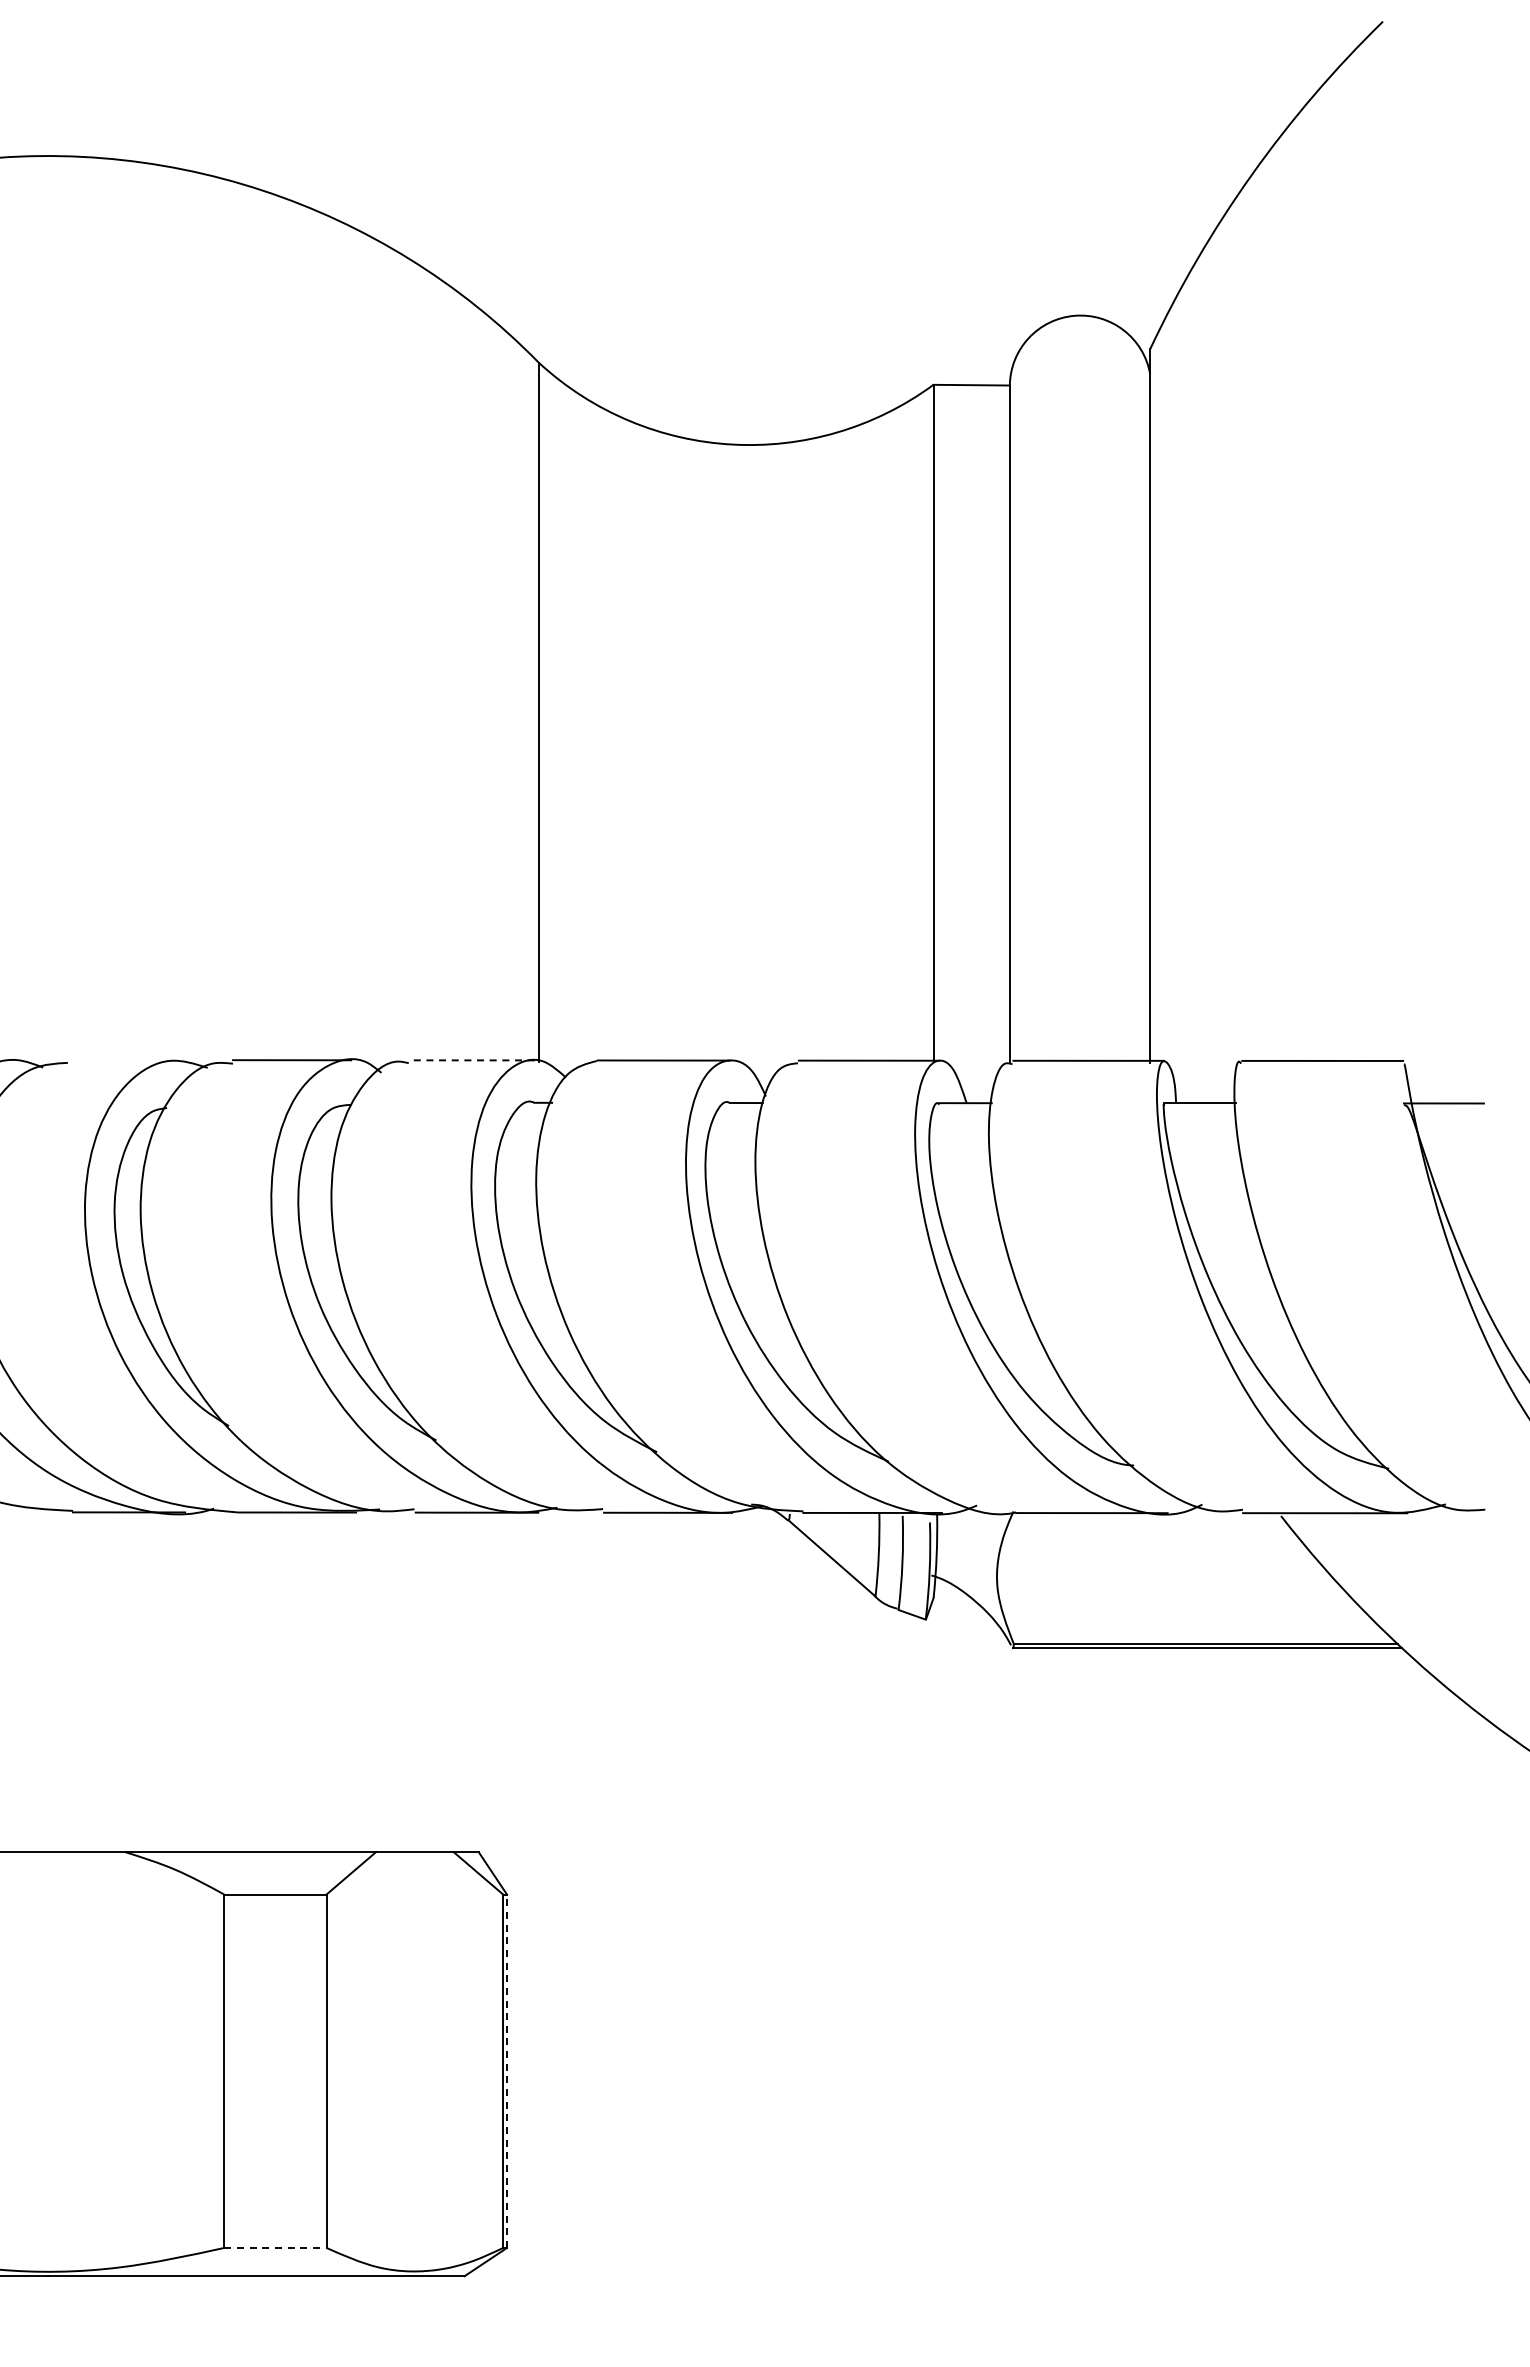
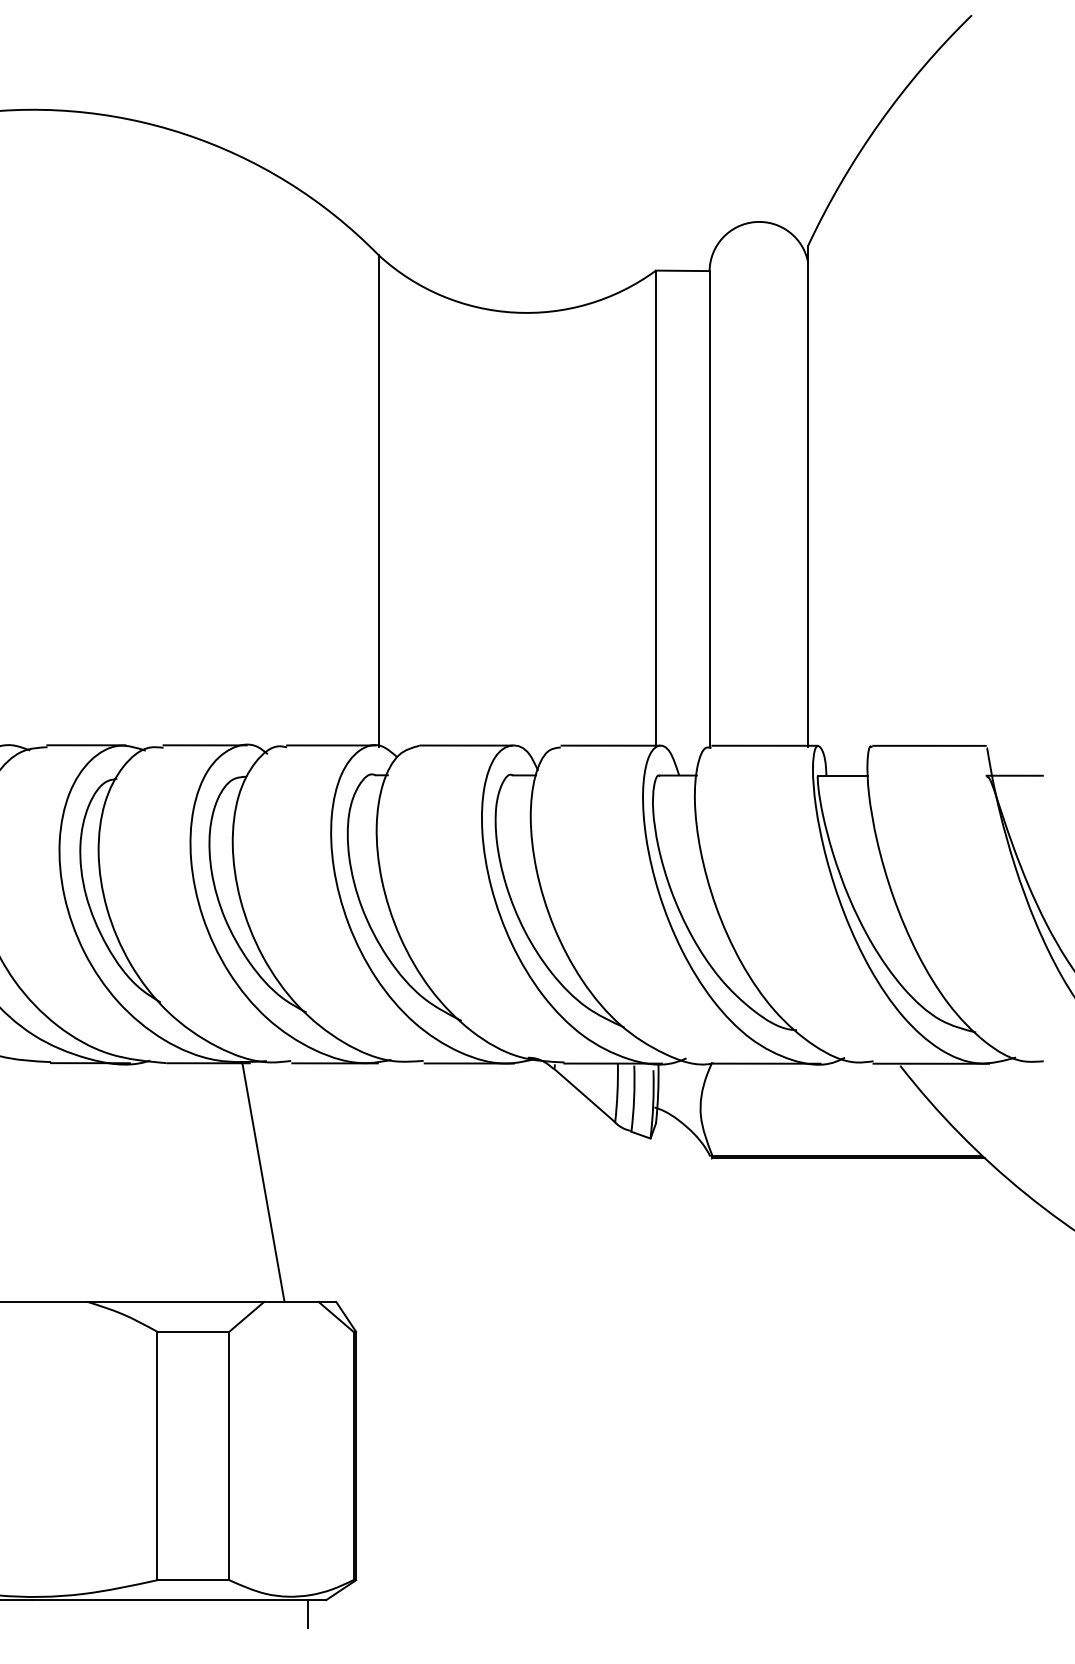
line: (122, 1060) -> (85, 745), added
line: (471, 1060) -> (331, 745), dashed -> solid
line: (375, 1682) -> (263, 1182), added
line: (507, 2071) -> (356, 1456), dashed -> solid
line: (275, 2247) -> (193, 1579), dashed -> solid
line: (439, 2295) -> (308, 1613), added

